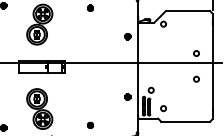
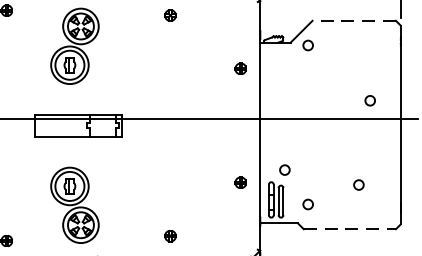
line: (187, 11) -> (353, 21), solid -> dashed
circle: (196, 78) -> (358, 183), moved
line: (186, 121) -> (351, 228), solid -> dashed

